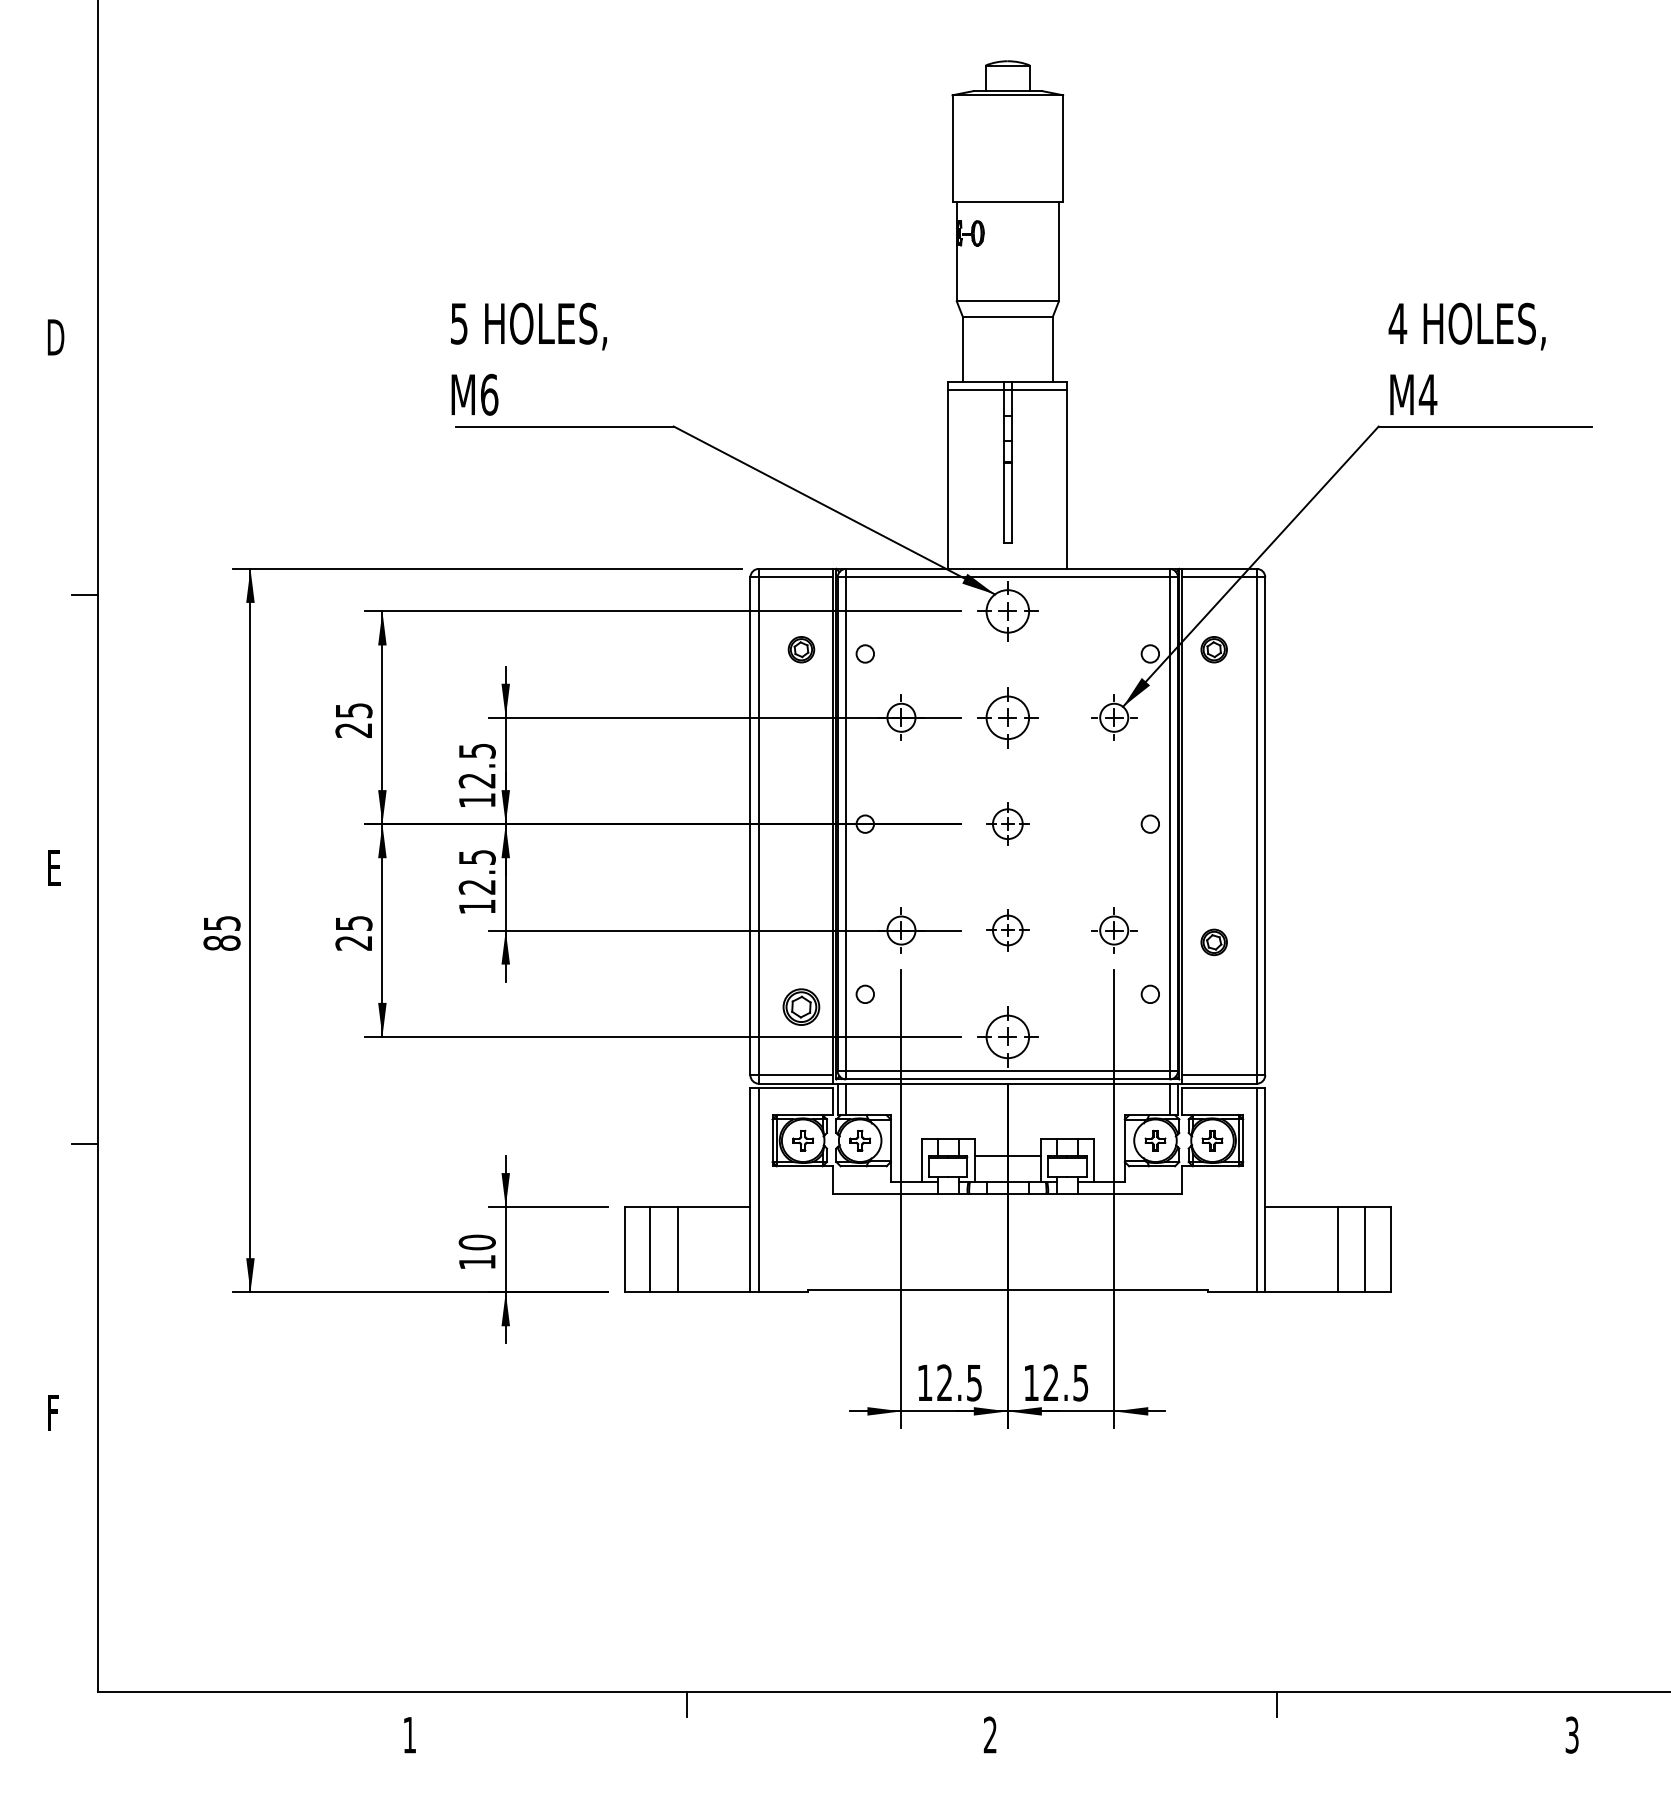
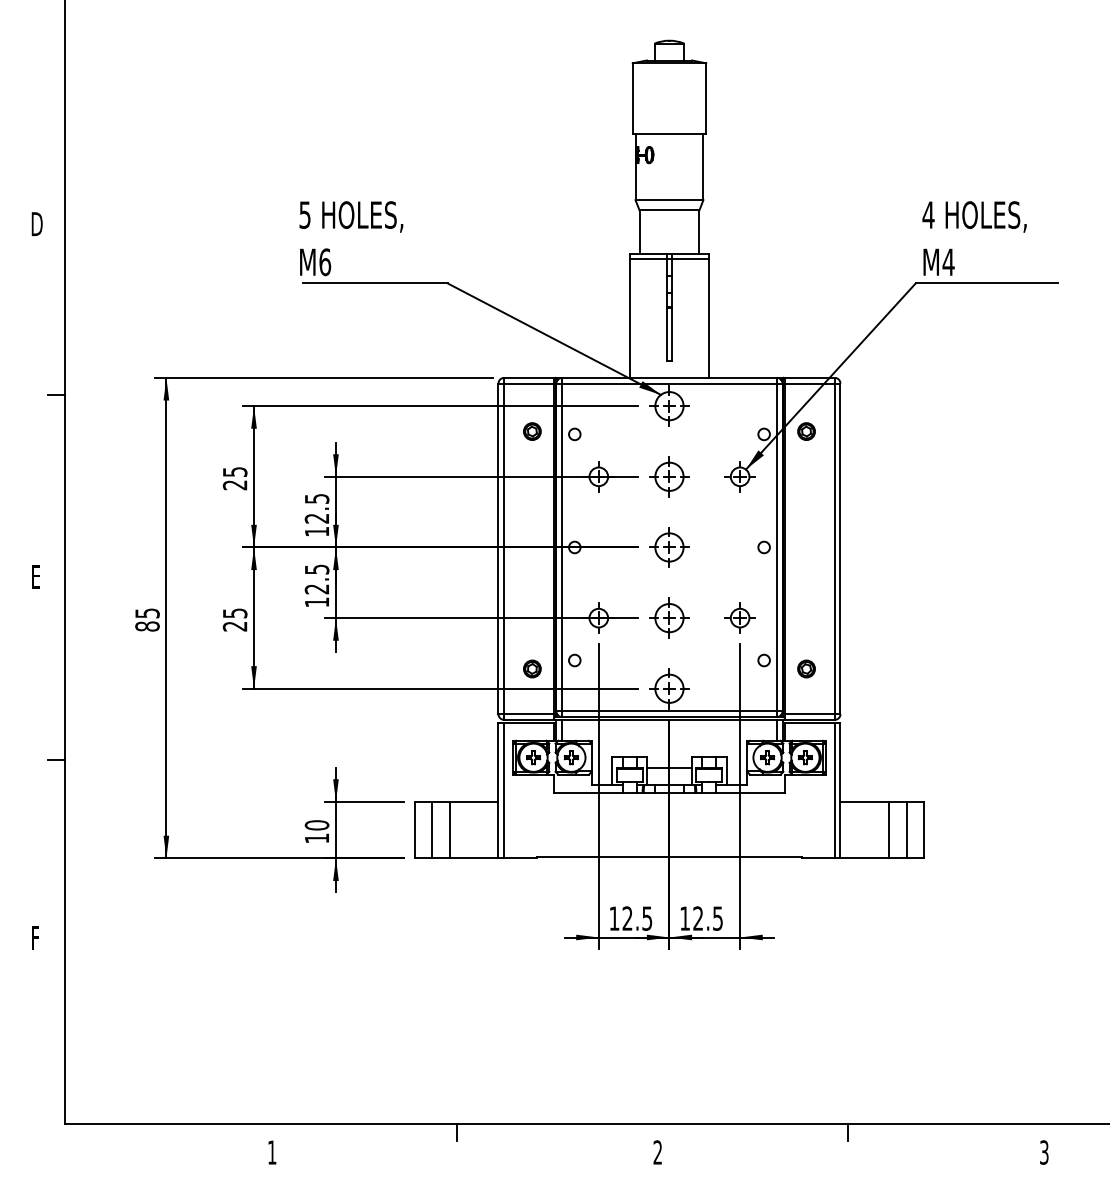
part: (1007, 824) -> (669, 547), size x1.43
part: (1007, 929) -> (669, 617), size x1.43
part: (1214, 941) -> (806, 668), moved
part: (801, 1006) -> (532, 668), size x0.71

